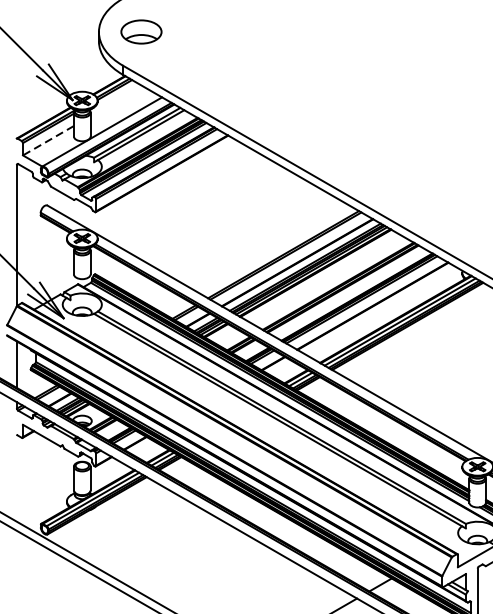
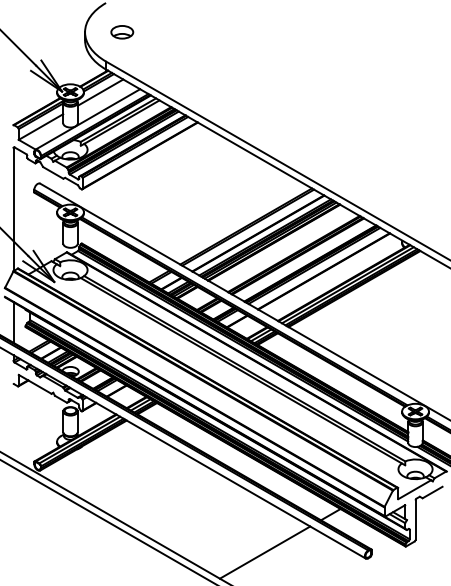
part: (141, 32) -> (122, 32), size x0.62
line: (116, 101) -> (100, 92), added
line: (49, 141) -> (41, 127), dashed -> solid

